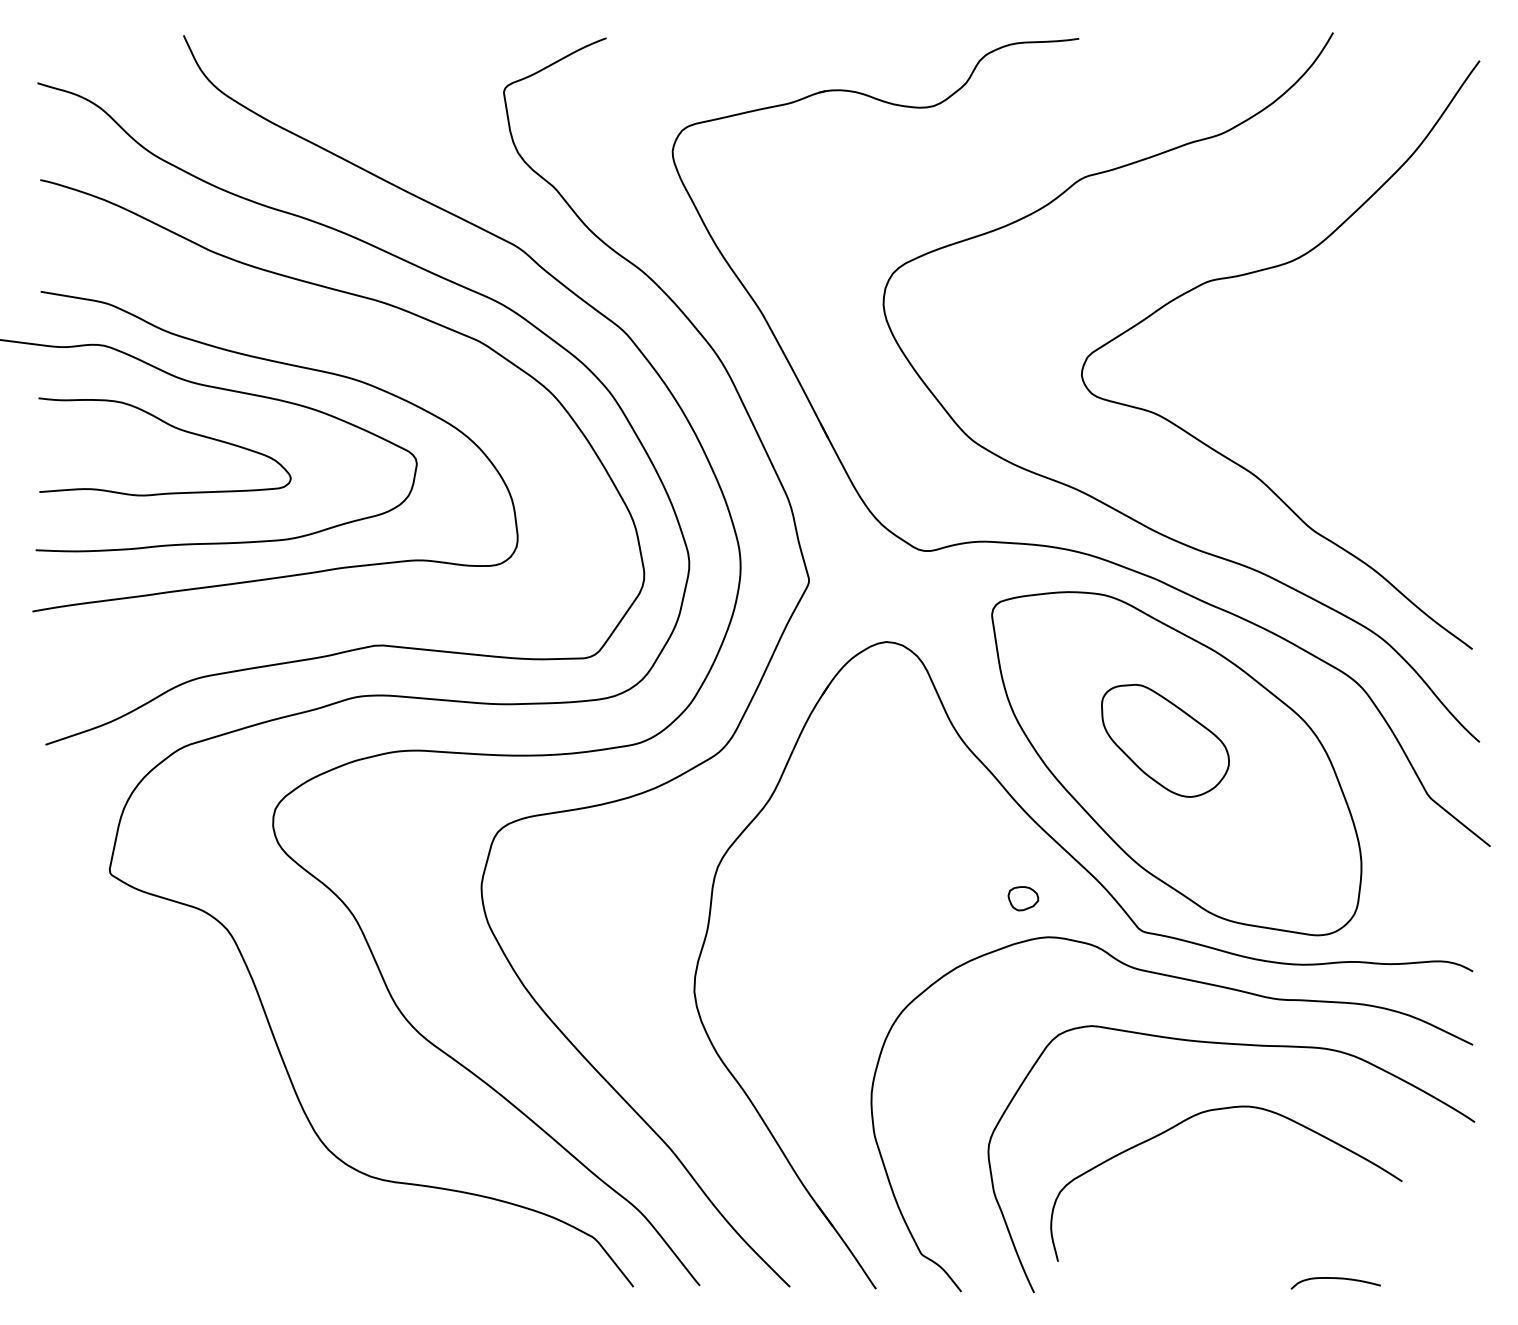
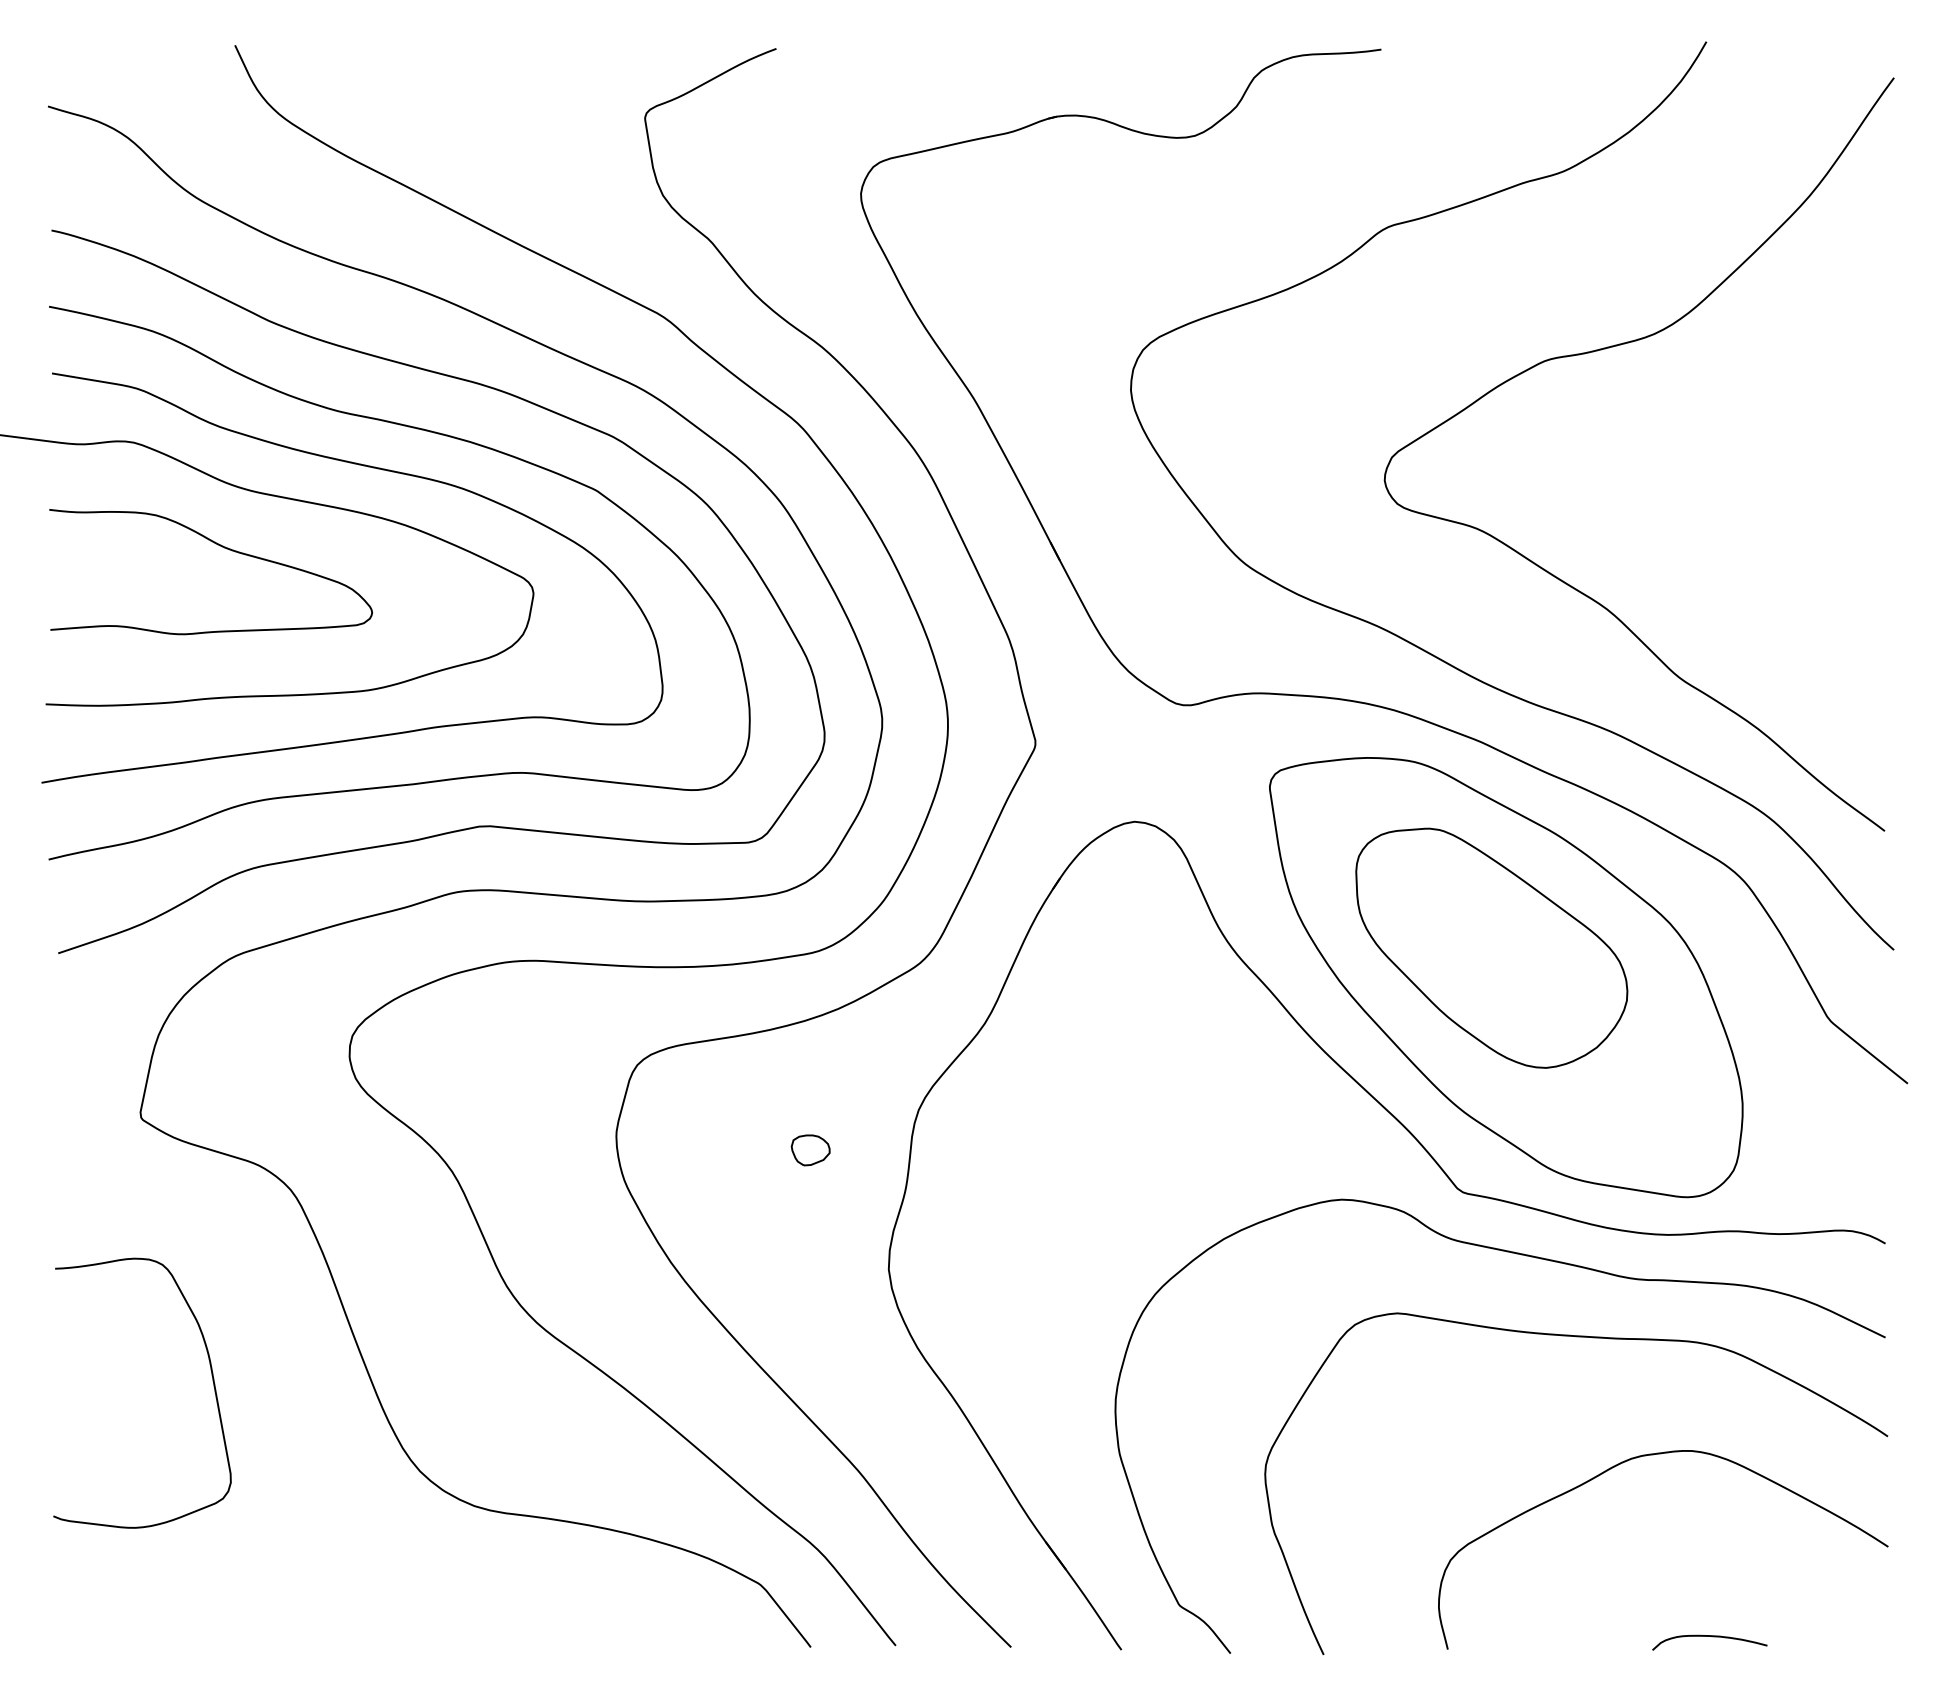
curve: (341, 339) -> (437, 434), added
part: (1165, 740) -> (1491, 947), size x1.67
part: (1023, 898) -> (810, 1150), moved
curve: (165, 1077) -> (211, 1379), added
curve: (1218, 1110) -> (1653, 1456), moved

